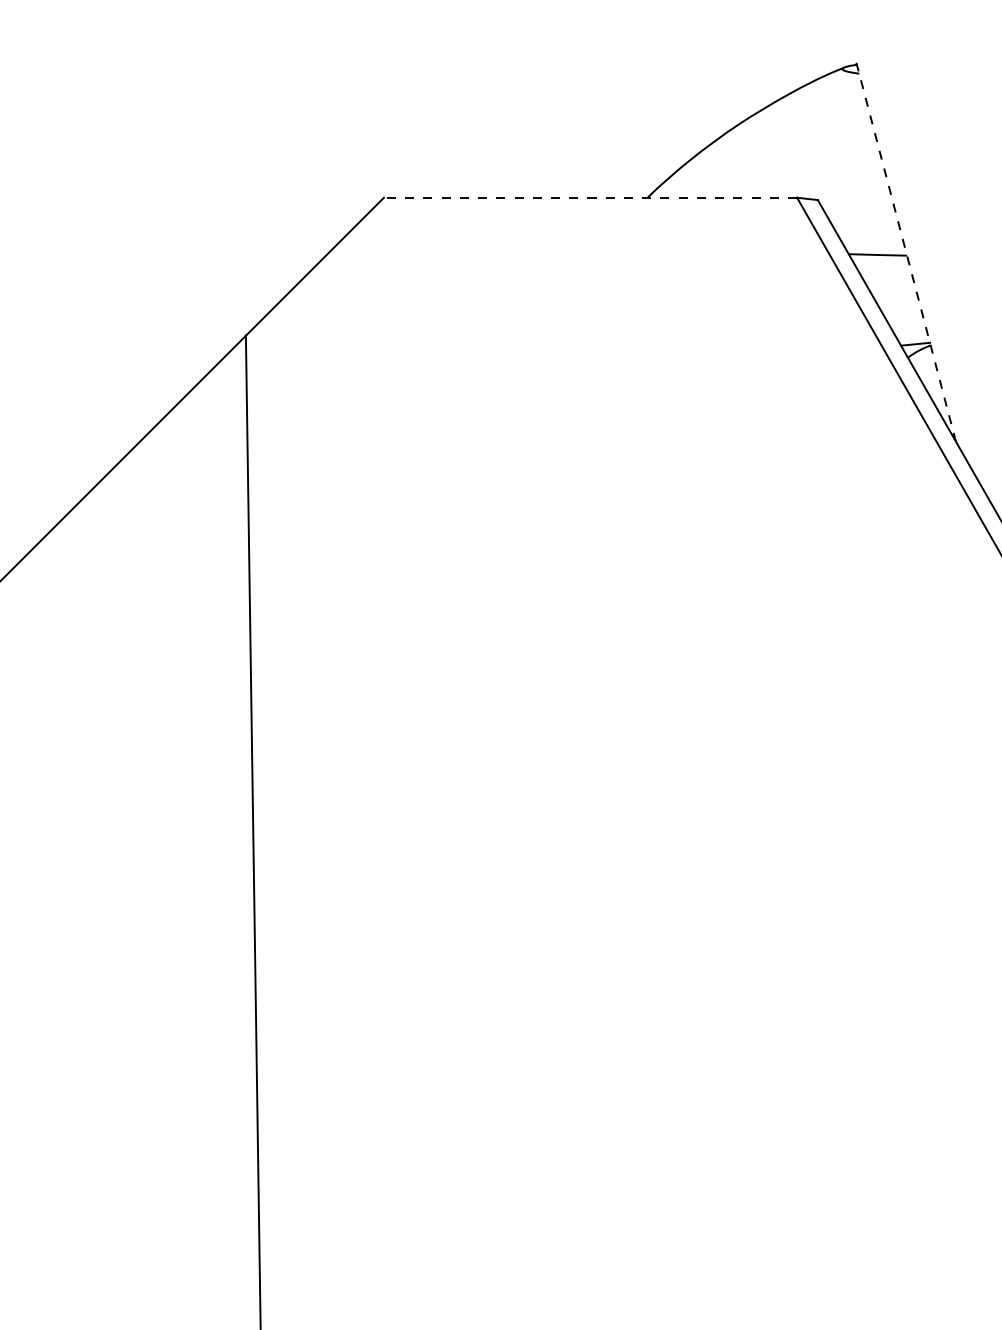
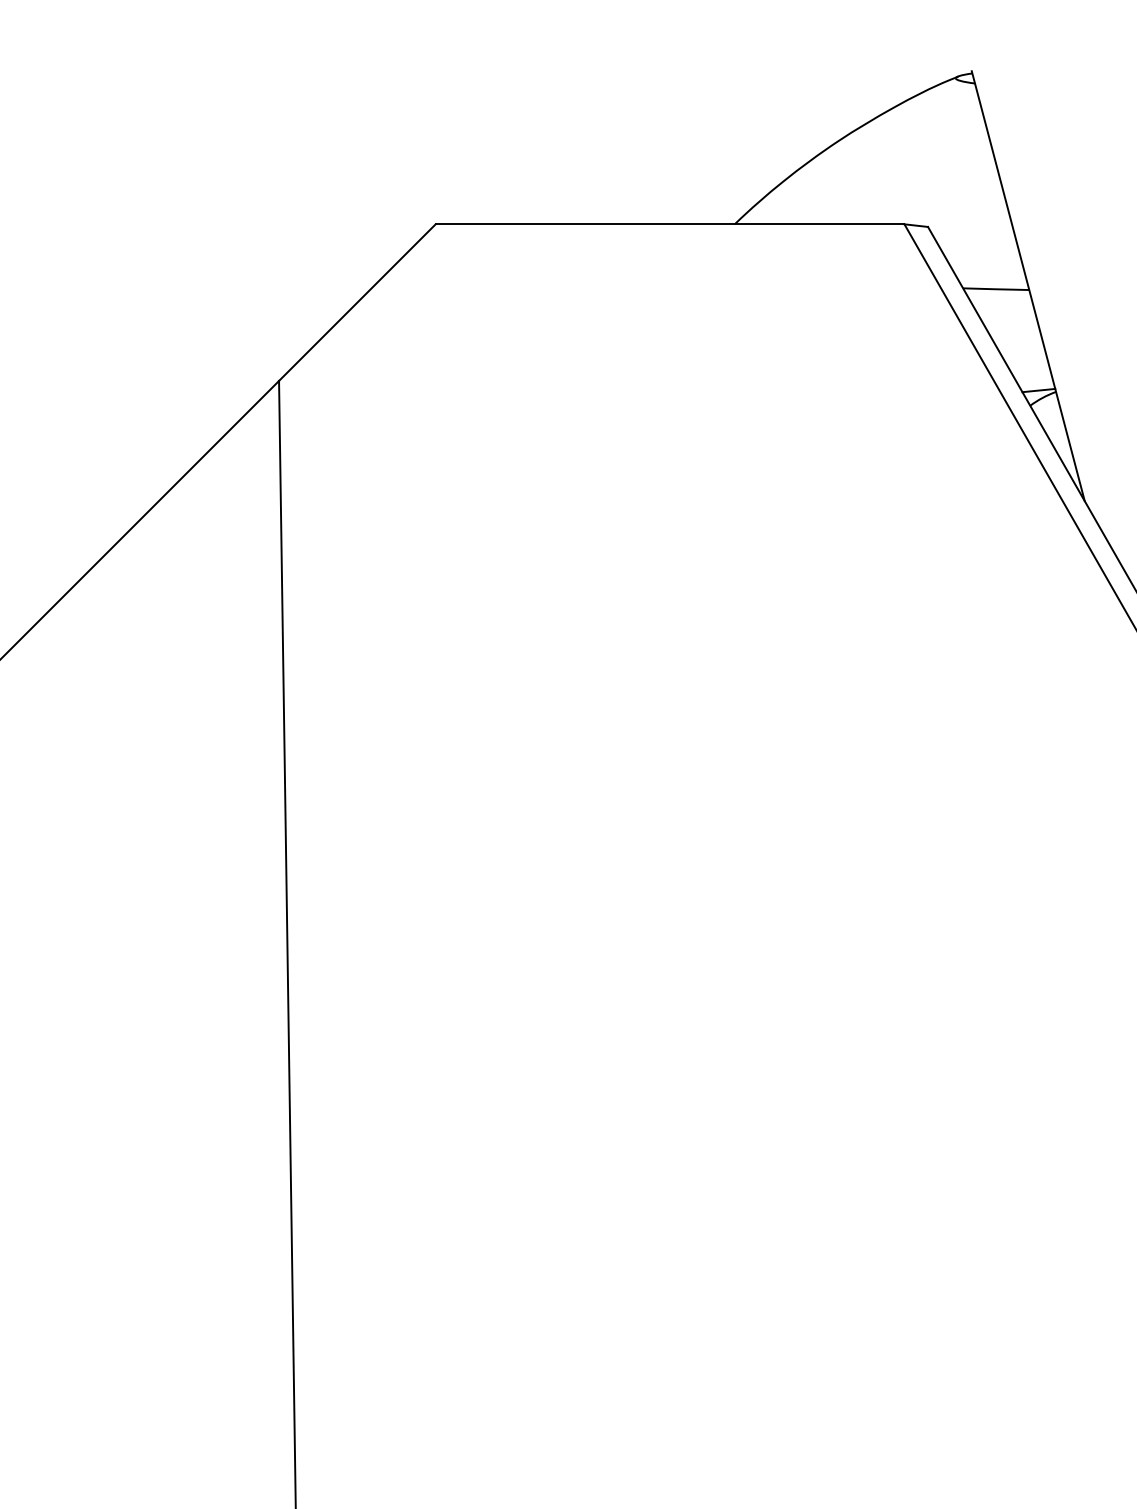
line: (590, 197) -> (670, 224), dashed -> solid
line: (906, 252) -> (1028, 286), dashed -> solid

